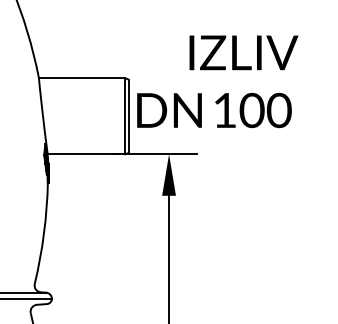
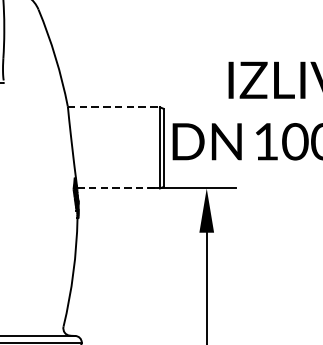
line: (82, 78) -> (114, 107), solid -> dashed
line: (86, 154) -> (118, 188), solid -> dashed

